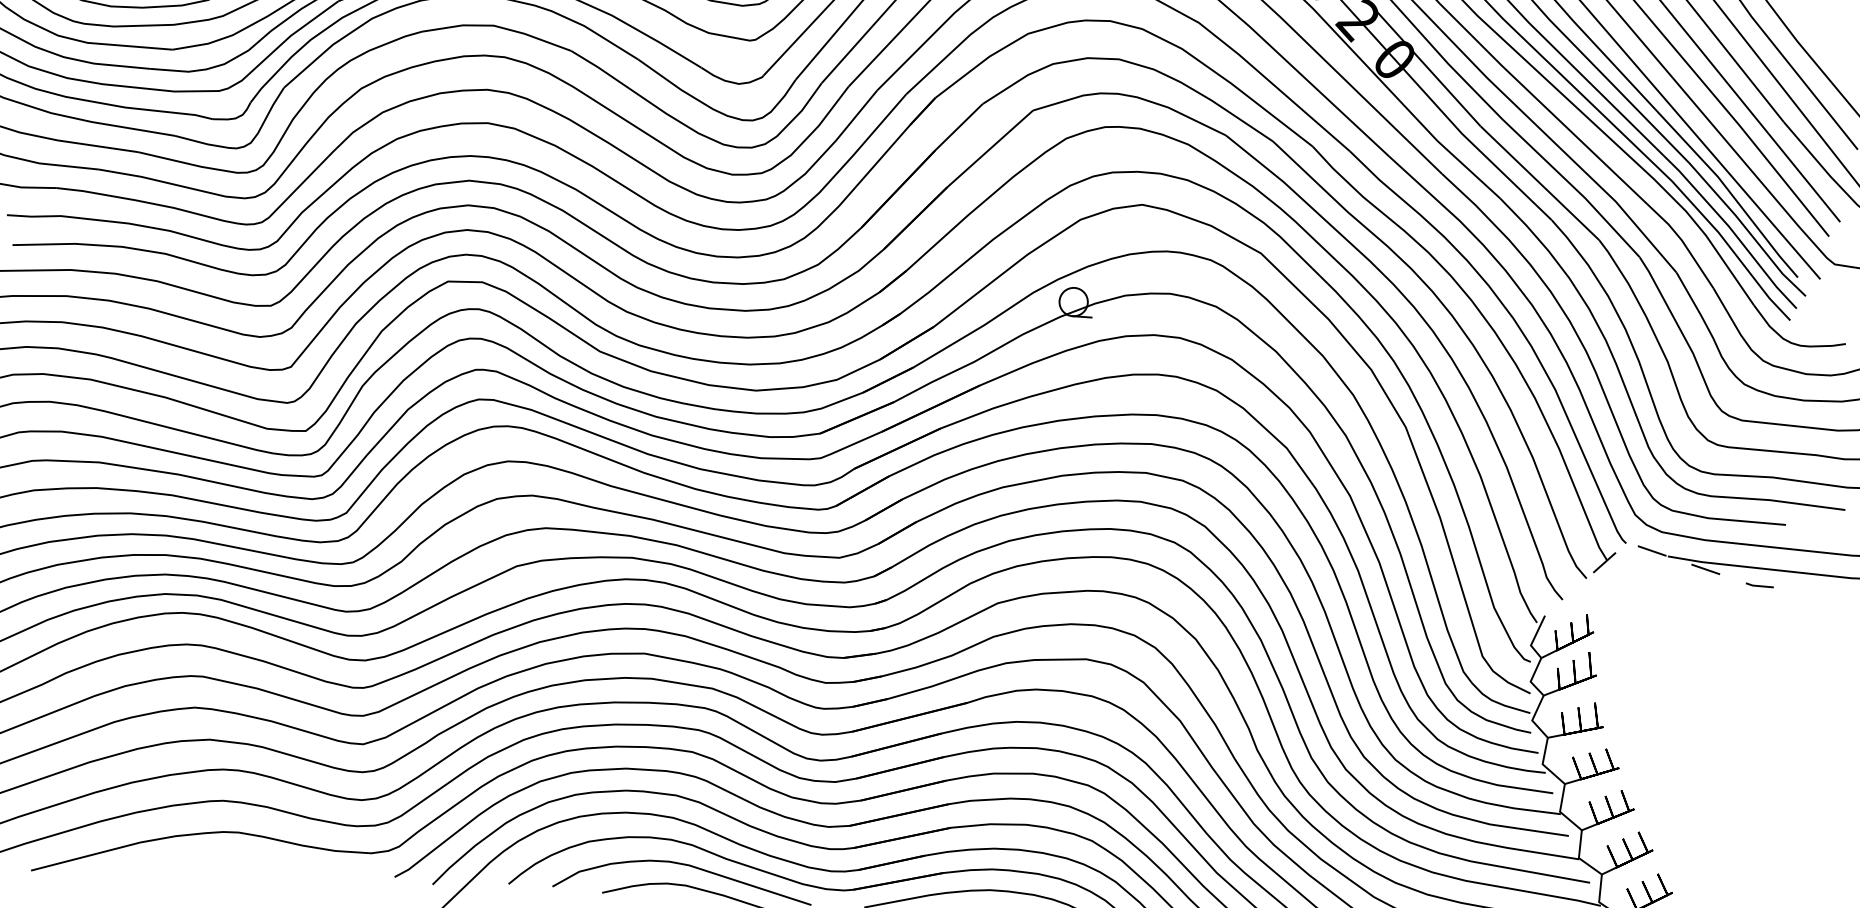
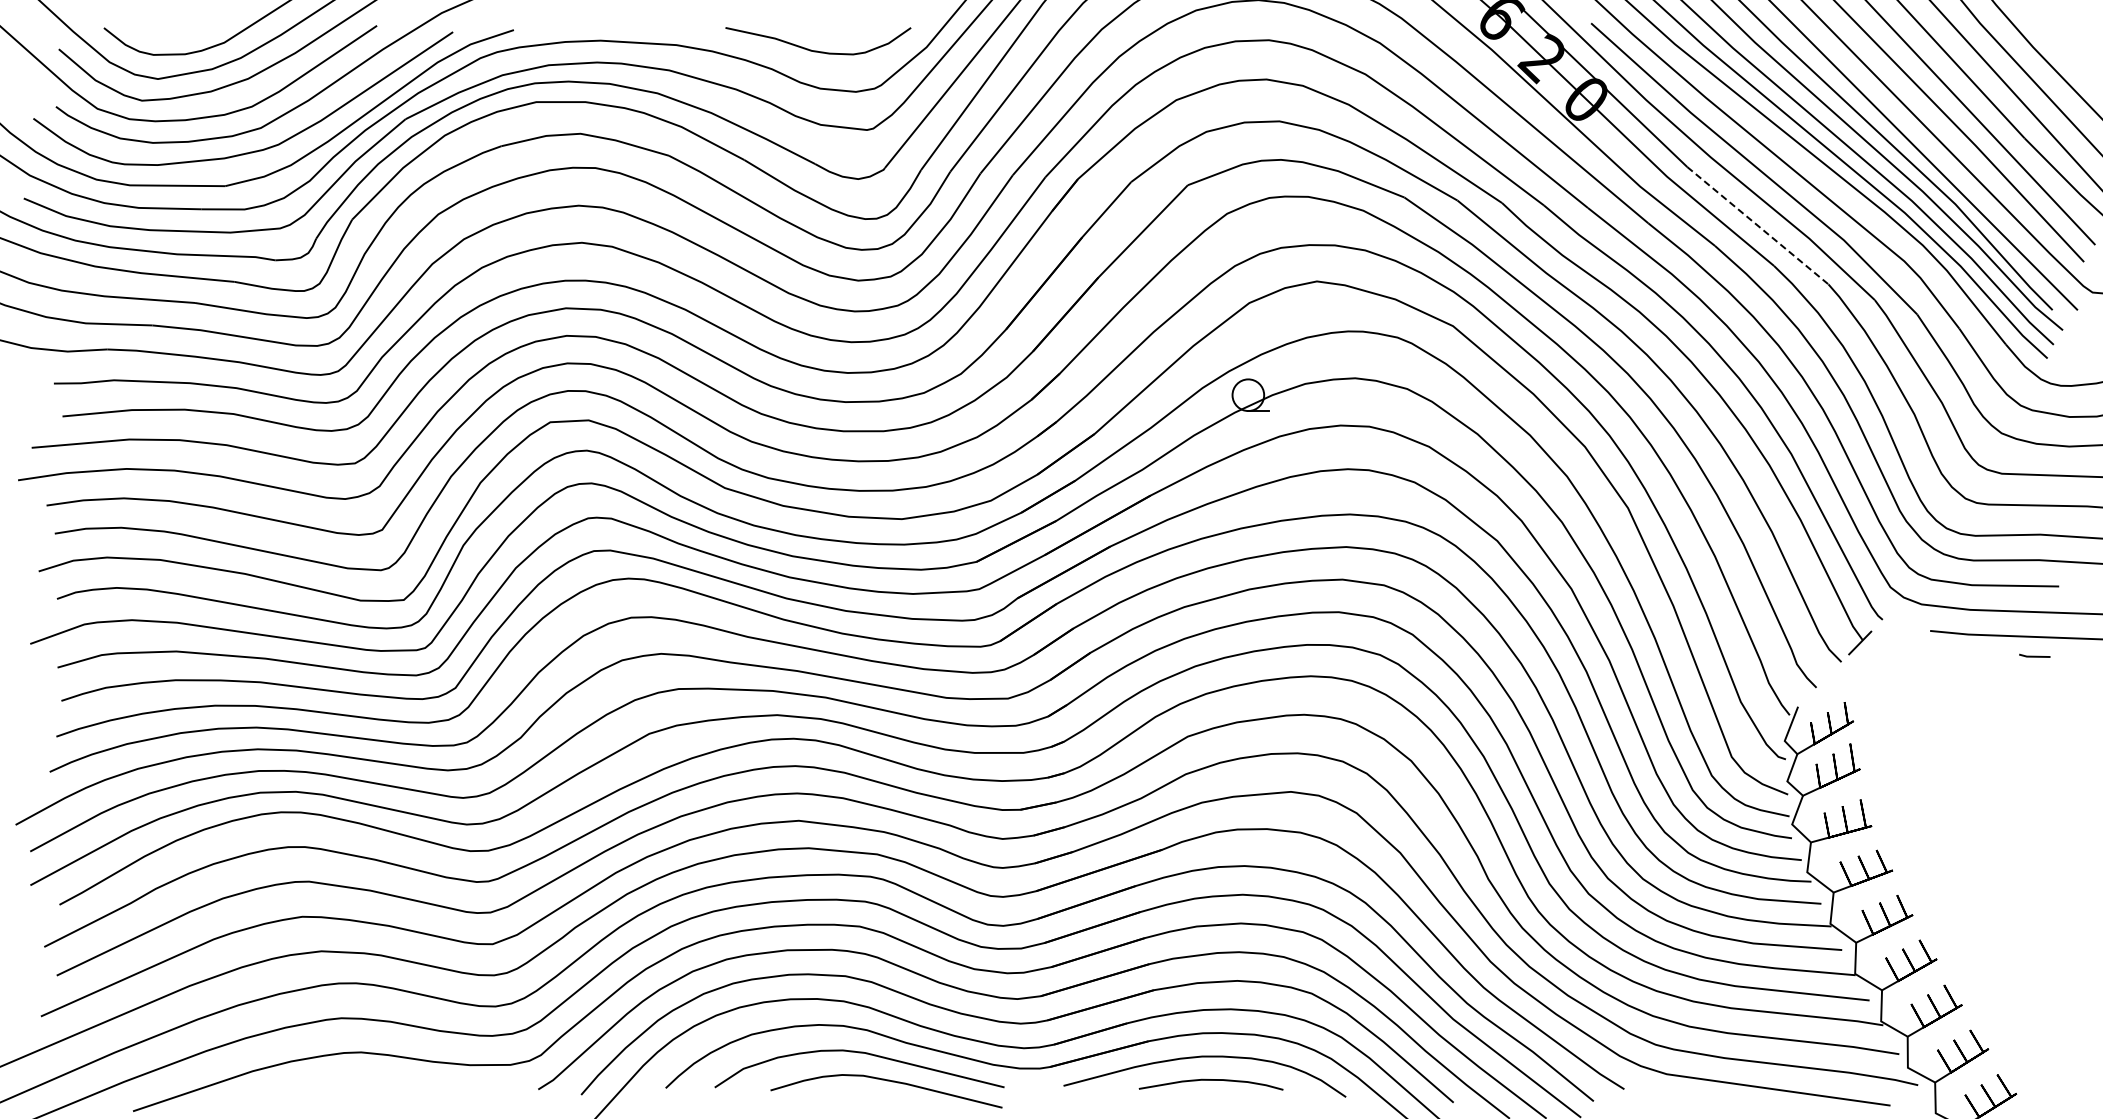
line: (1539, 183) -> (1757, 225), solid -> dashed
line: (1651, 551) -> (1911, 626), removed
line: (1705, 569) -> (1973, 642), removed

